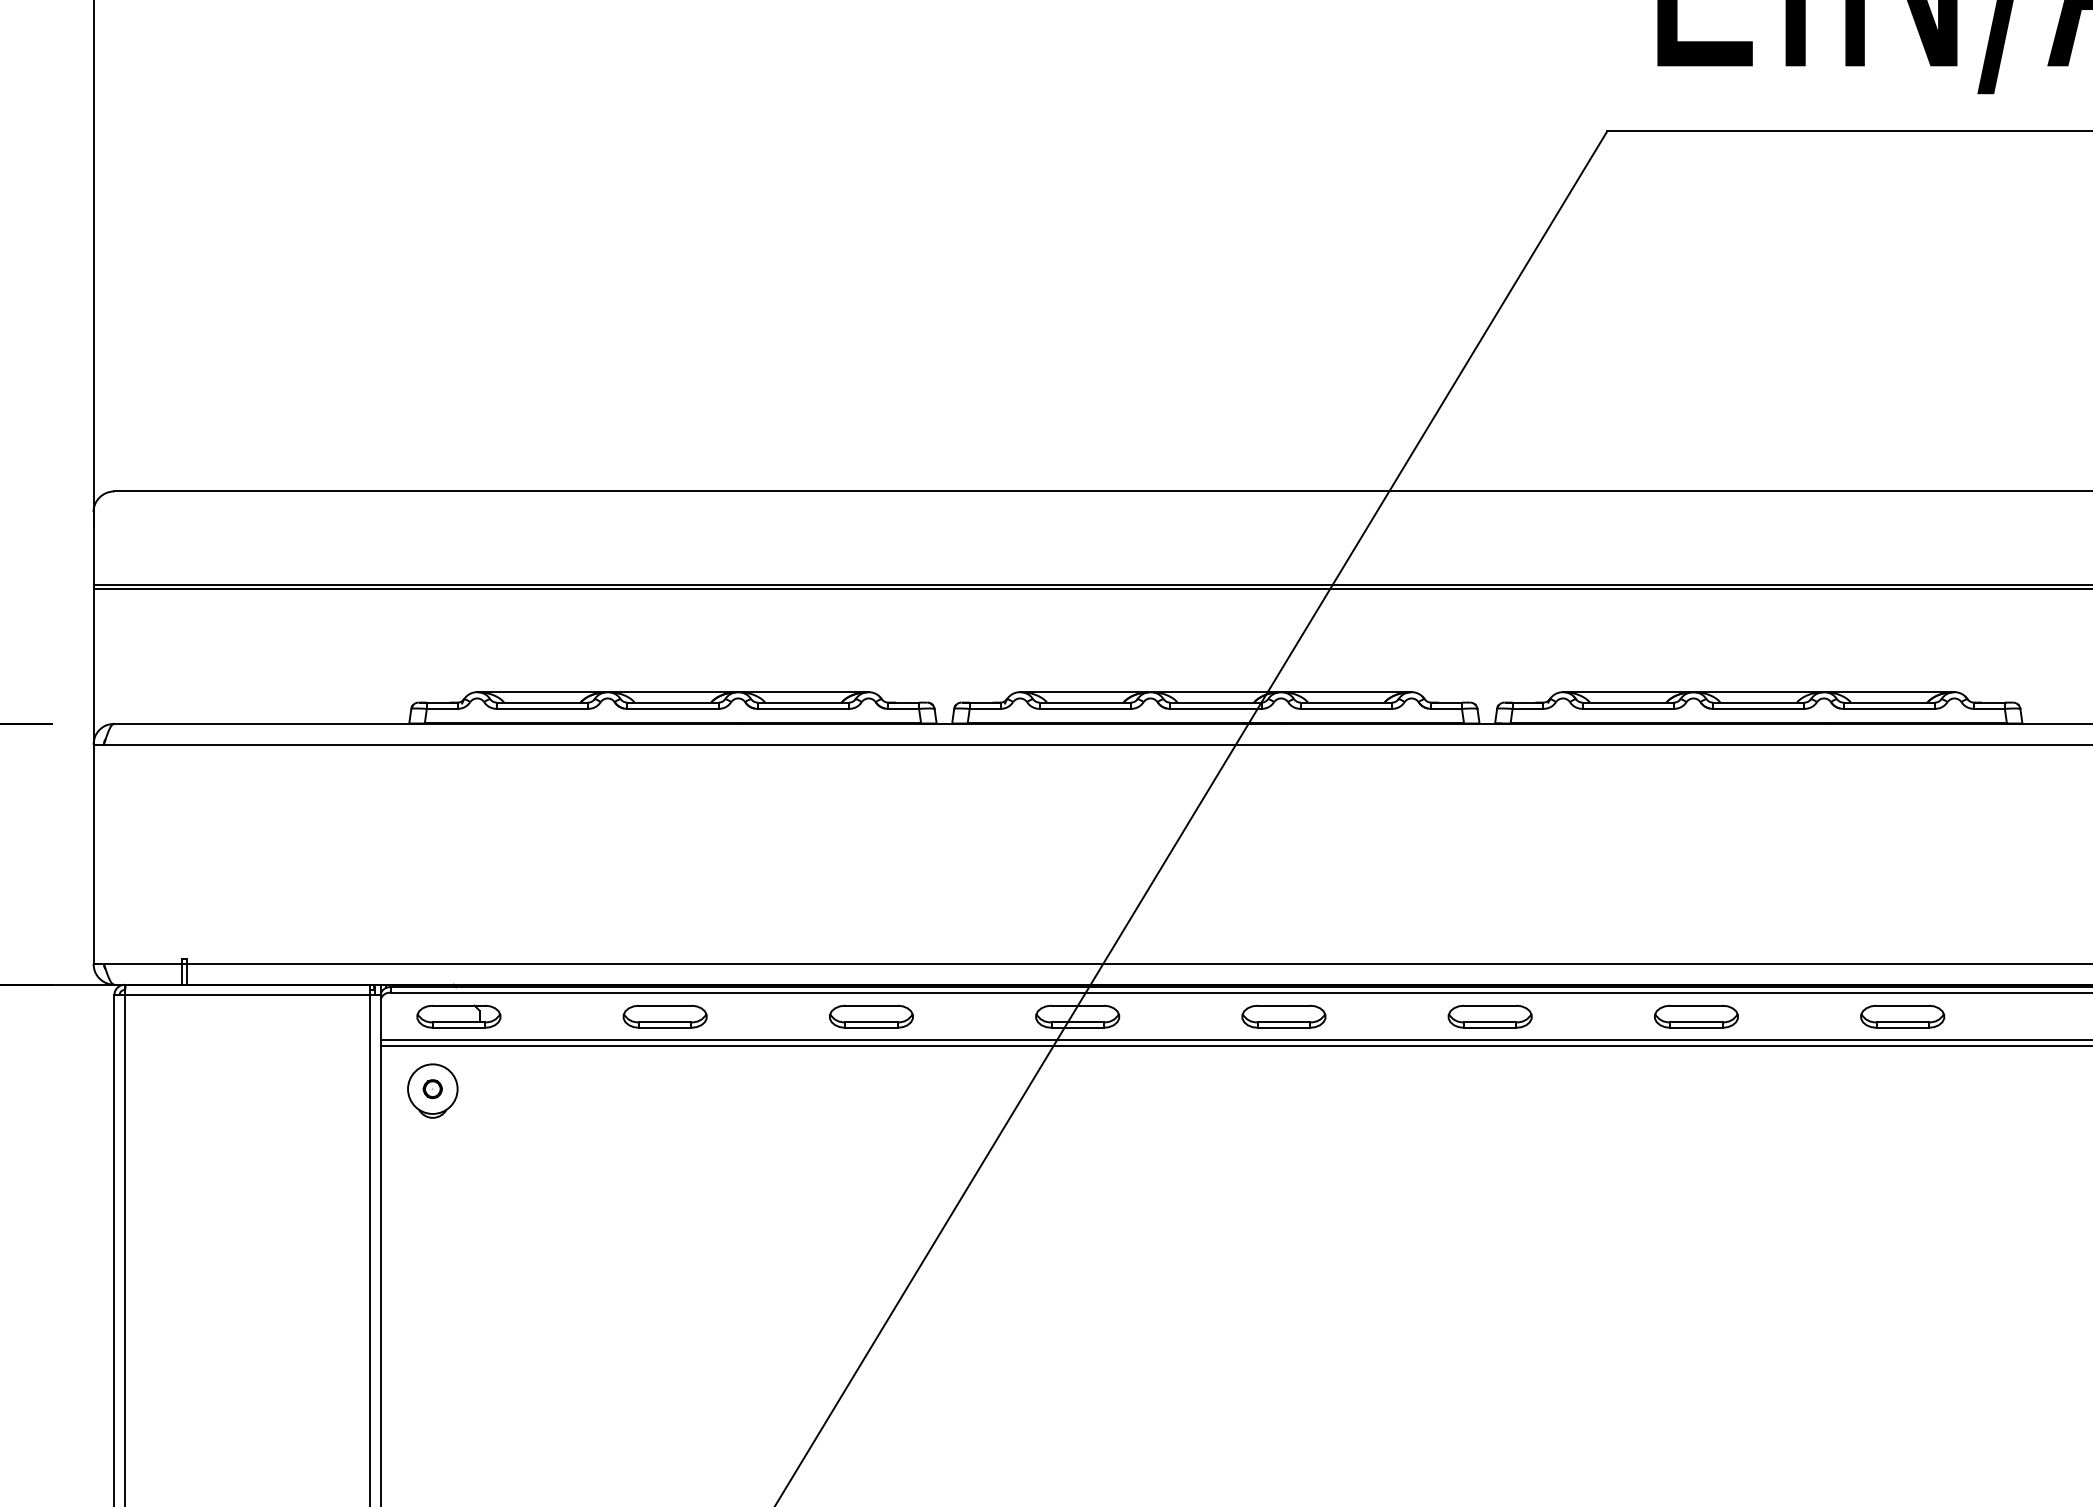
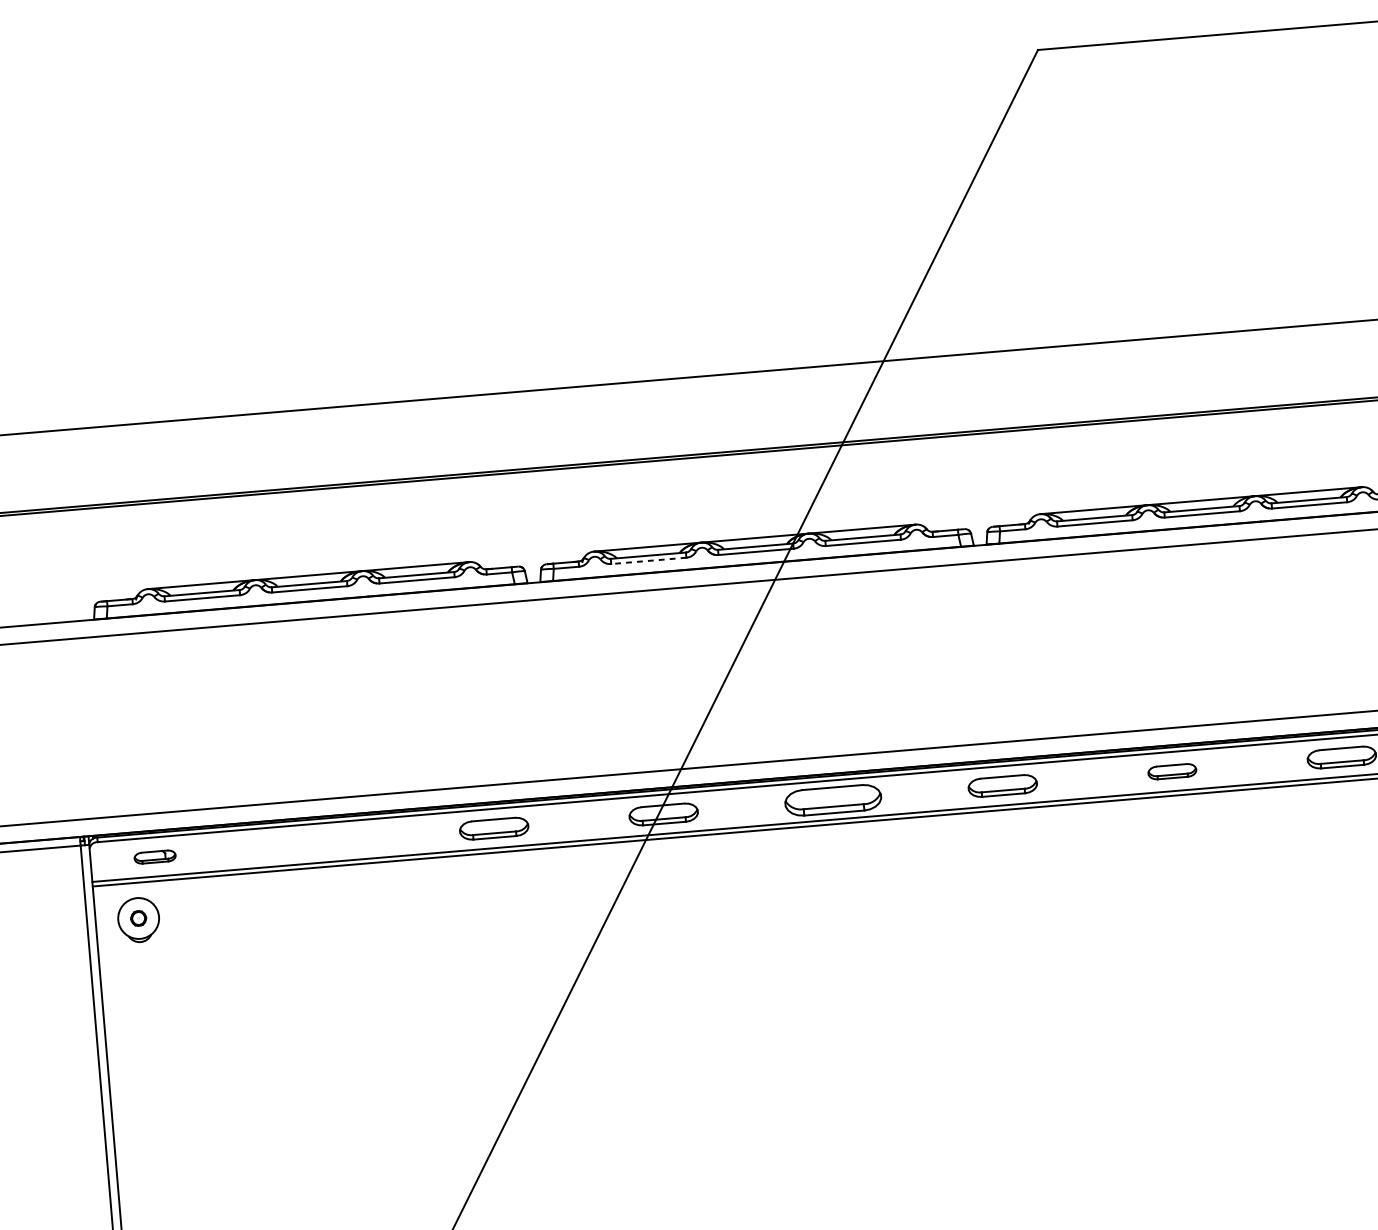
line: (1085, 708) -> (648, 560), solid -> dashed
part: (458, 1016) -> (154, 857), size x0.6
part: (664, 1016) -> (324, 842), removed
part: (1283, 1016) -> (832, 800), size x1.4
part: (1696, 1016) -> (1172, 771), size x0.7

